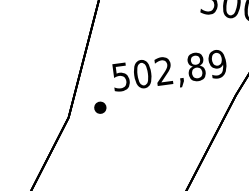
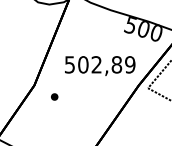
part: (99, 106) -> (54, 96), moved

